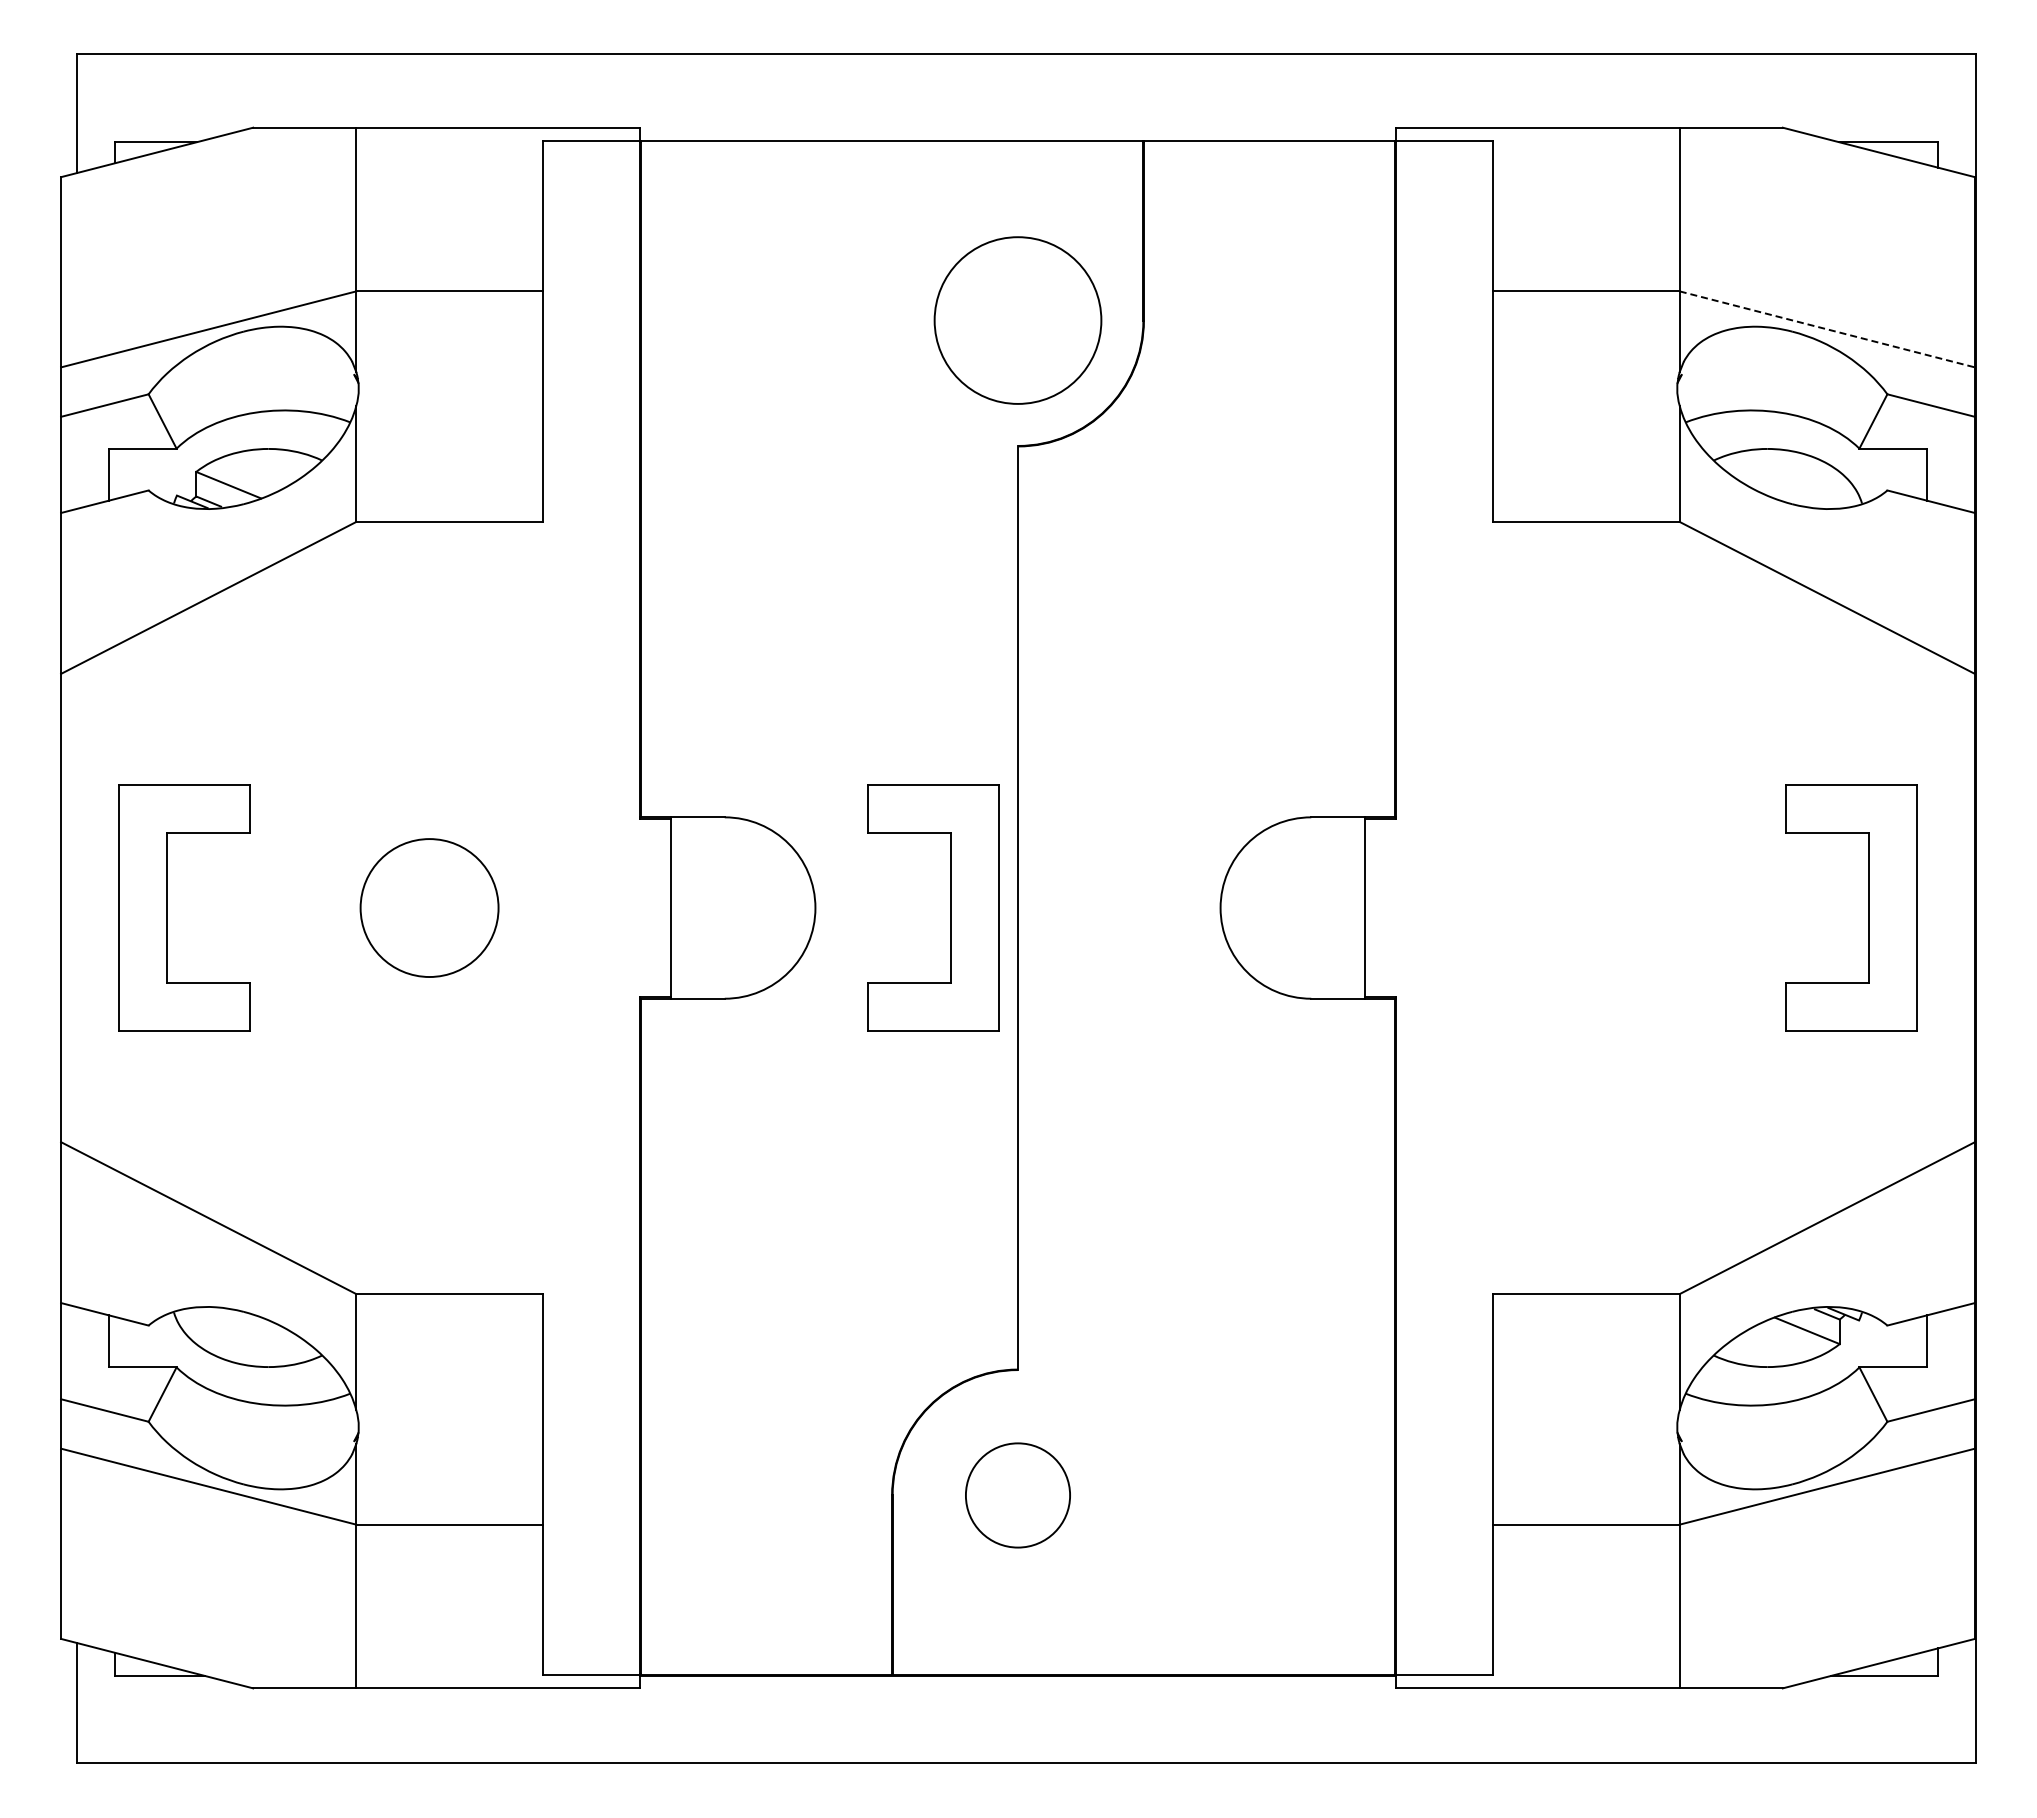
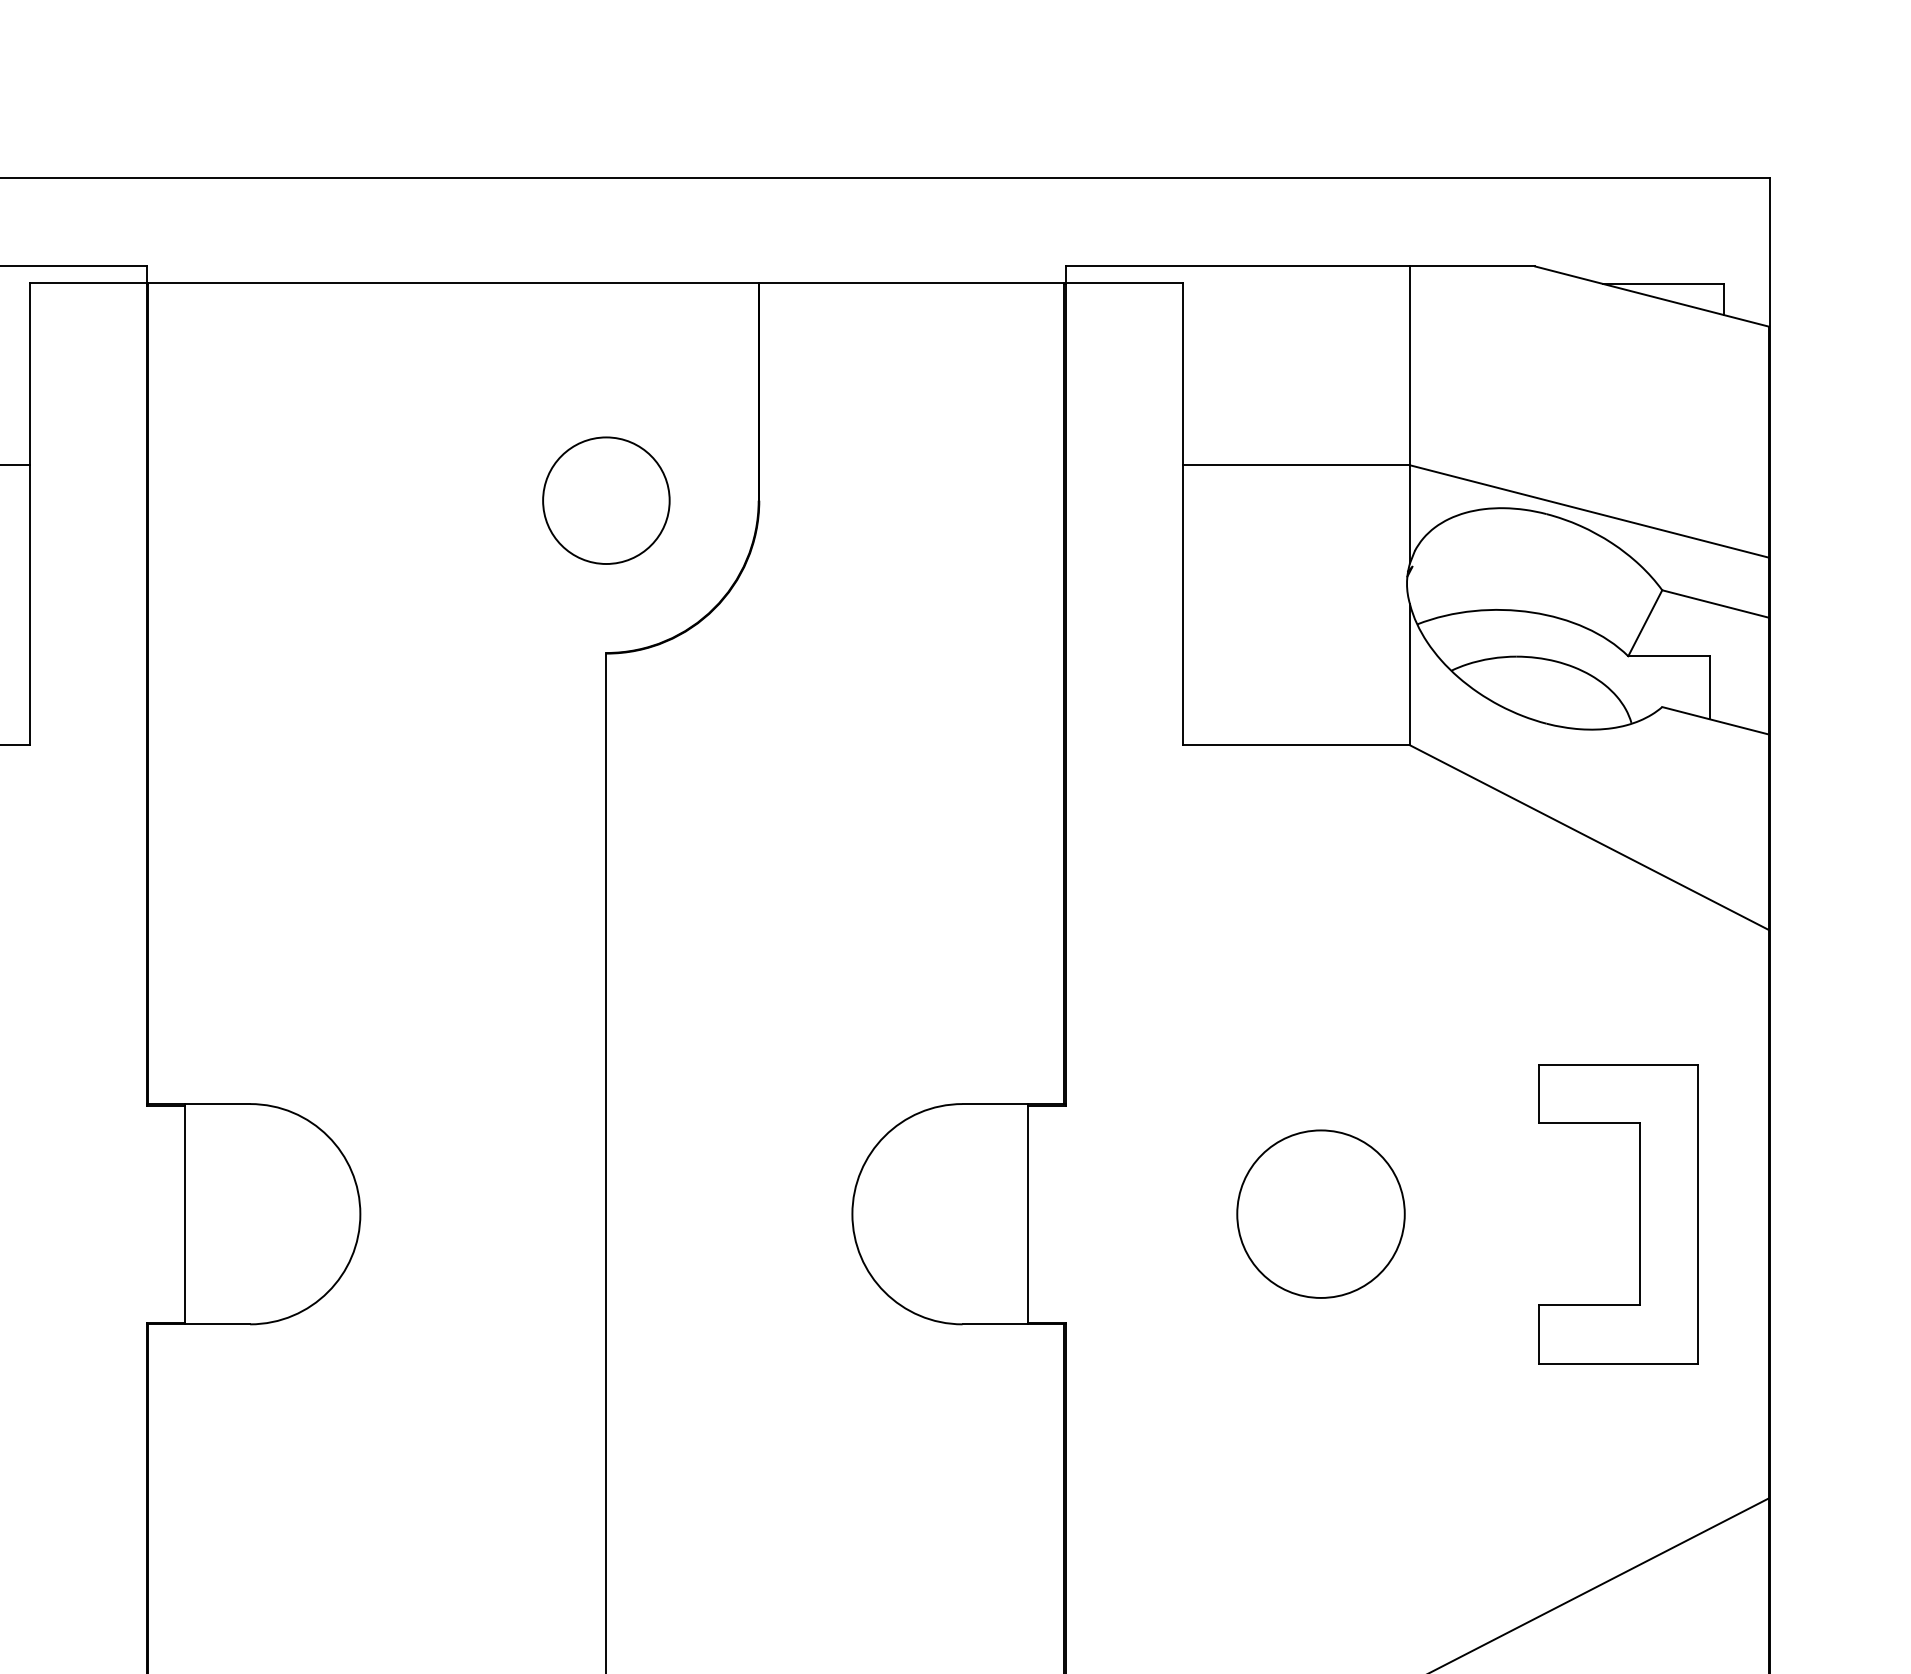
circle: (1017, 320) -> (605, 500), size x0.62
line: (1827, 329) -> (1589, 511), dashed -> solid
part: (950, 907) -> (524, 1213), removed
circle: (1606, 907) -> (1321, 1213), added

